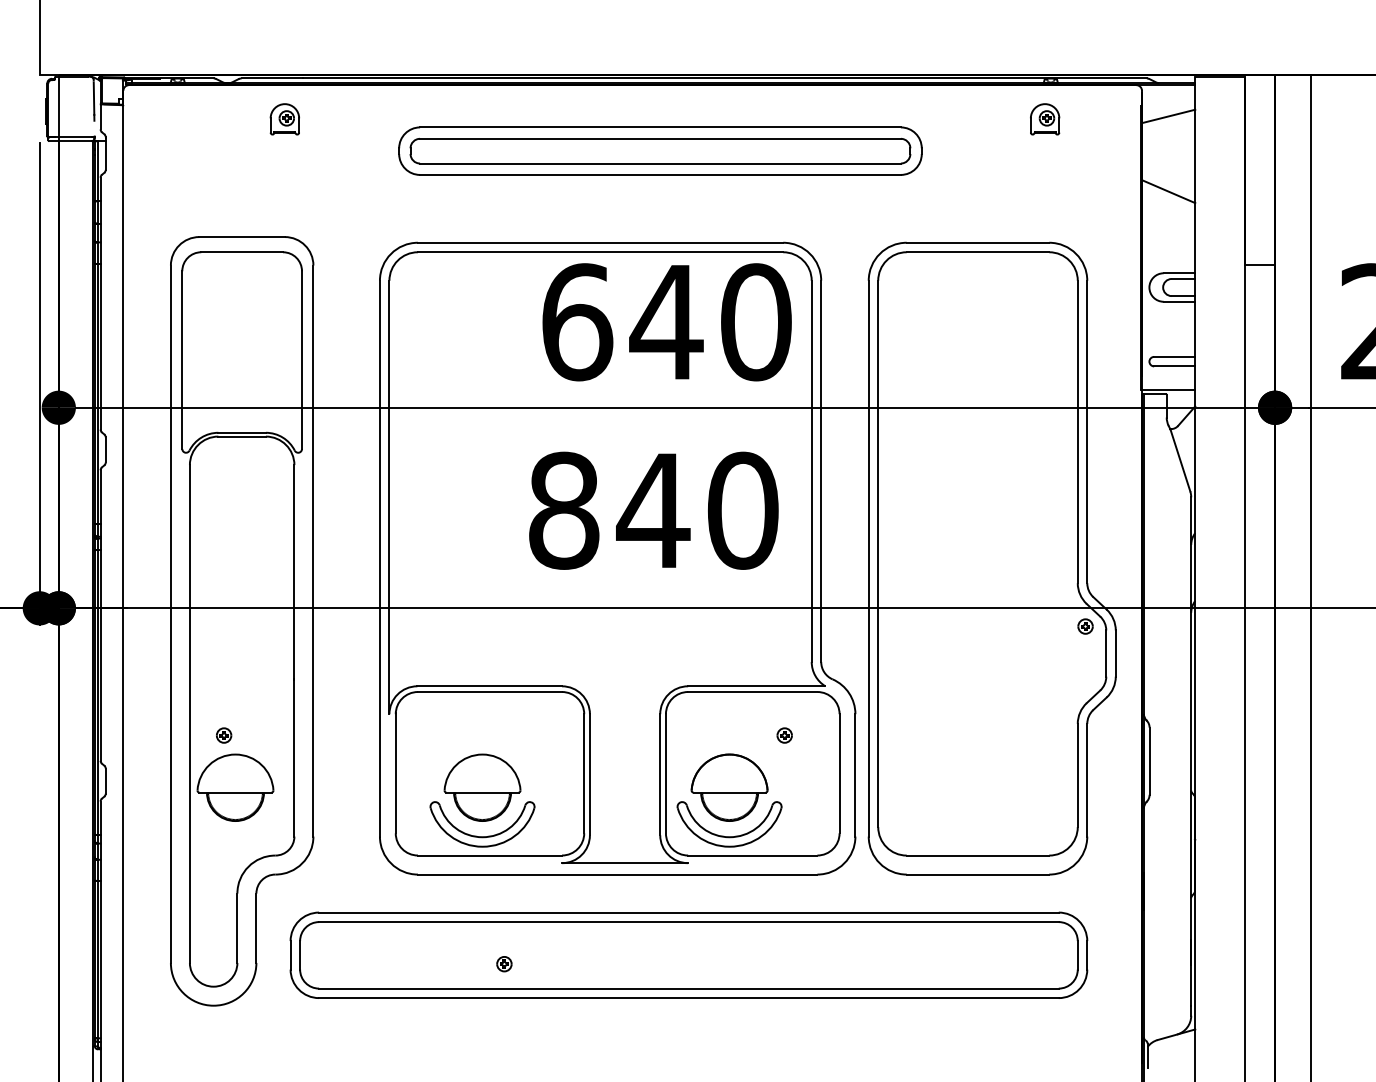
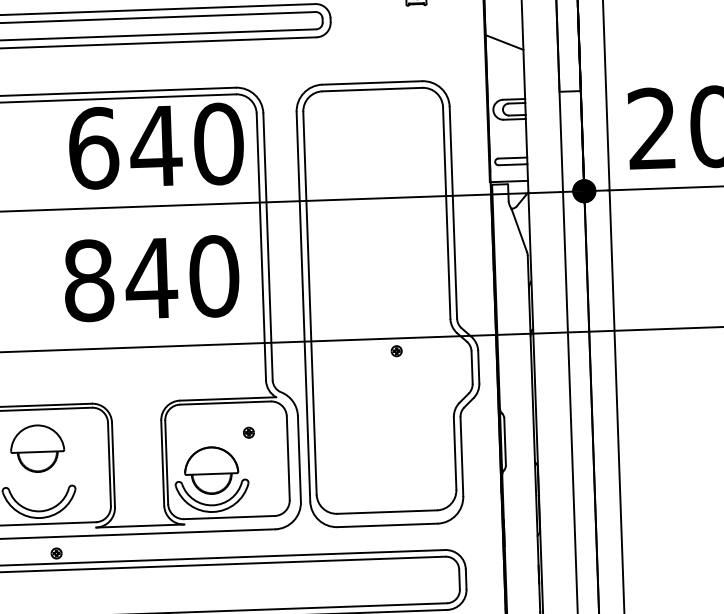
part: (1085, 626) -> (396, 351), moved
part: (482, 787) -> (37, 448), moved
part: (504, 964) -> (56, 553), moved

